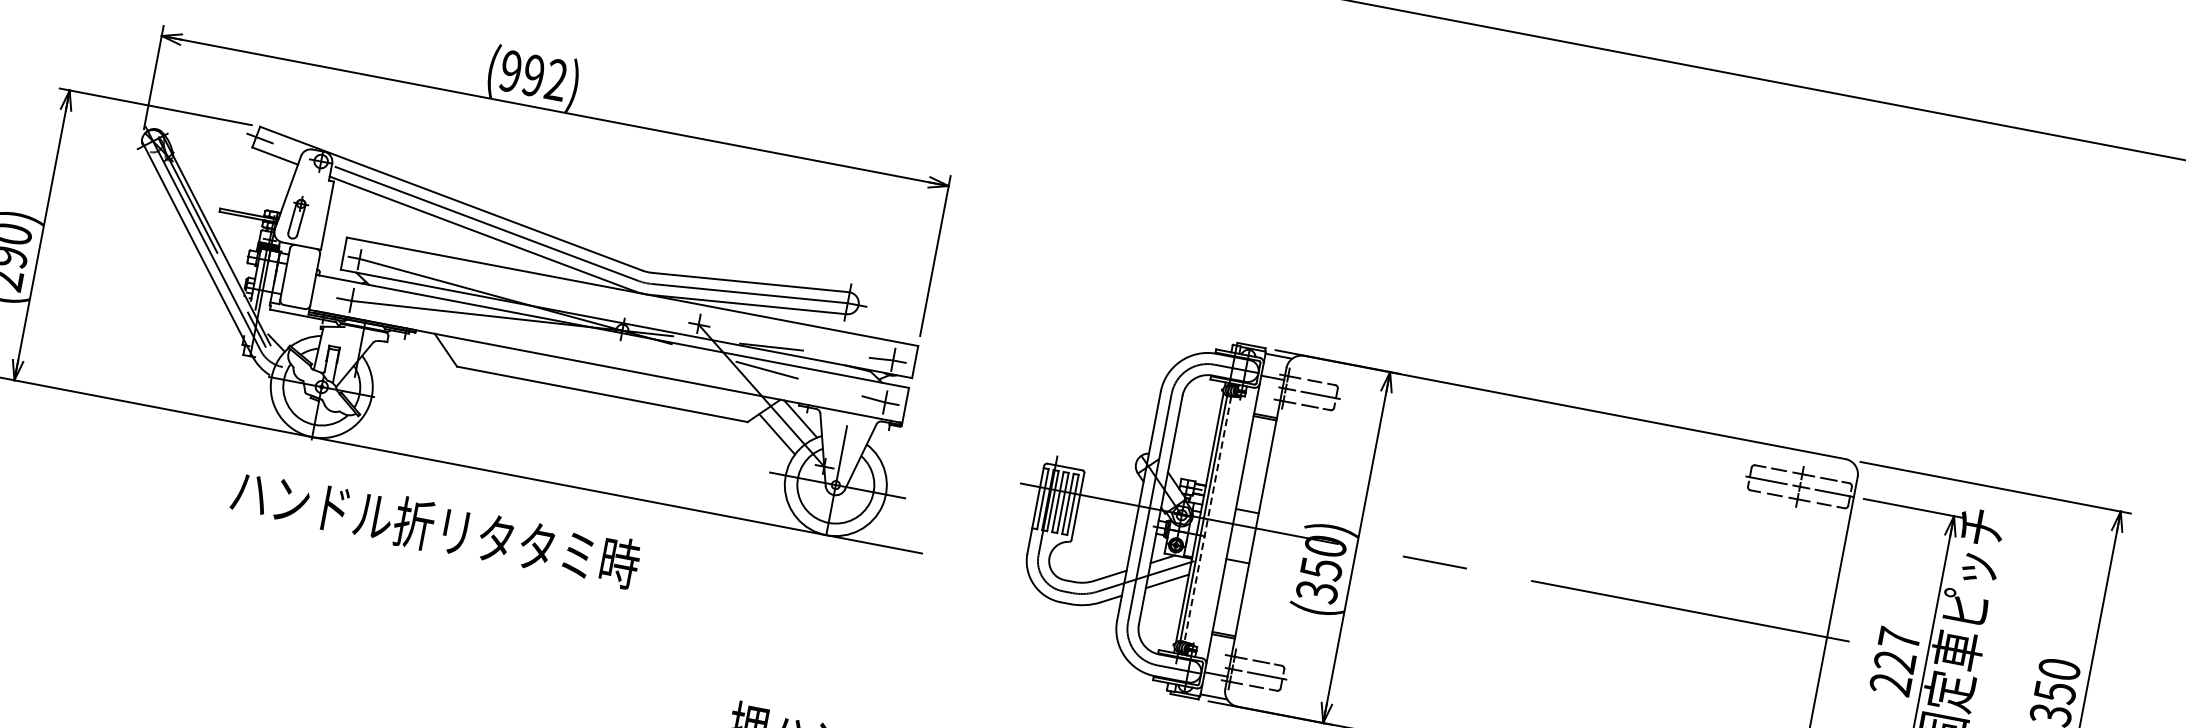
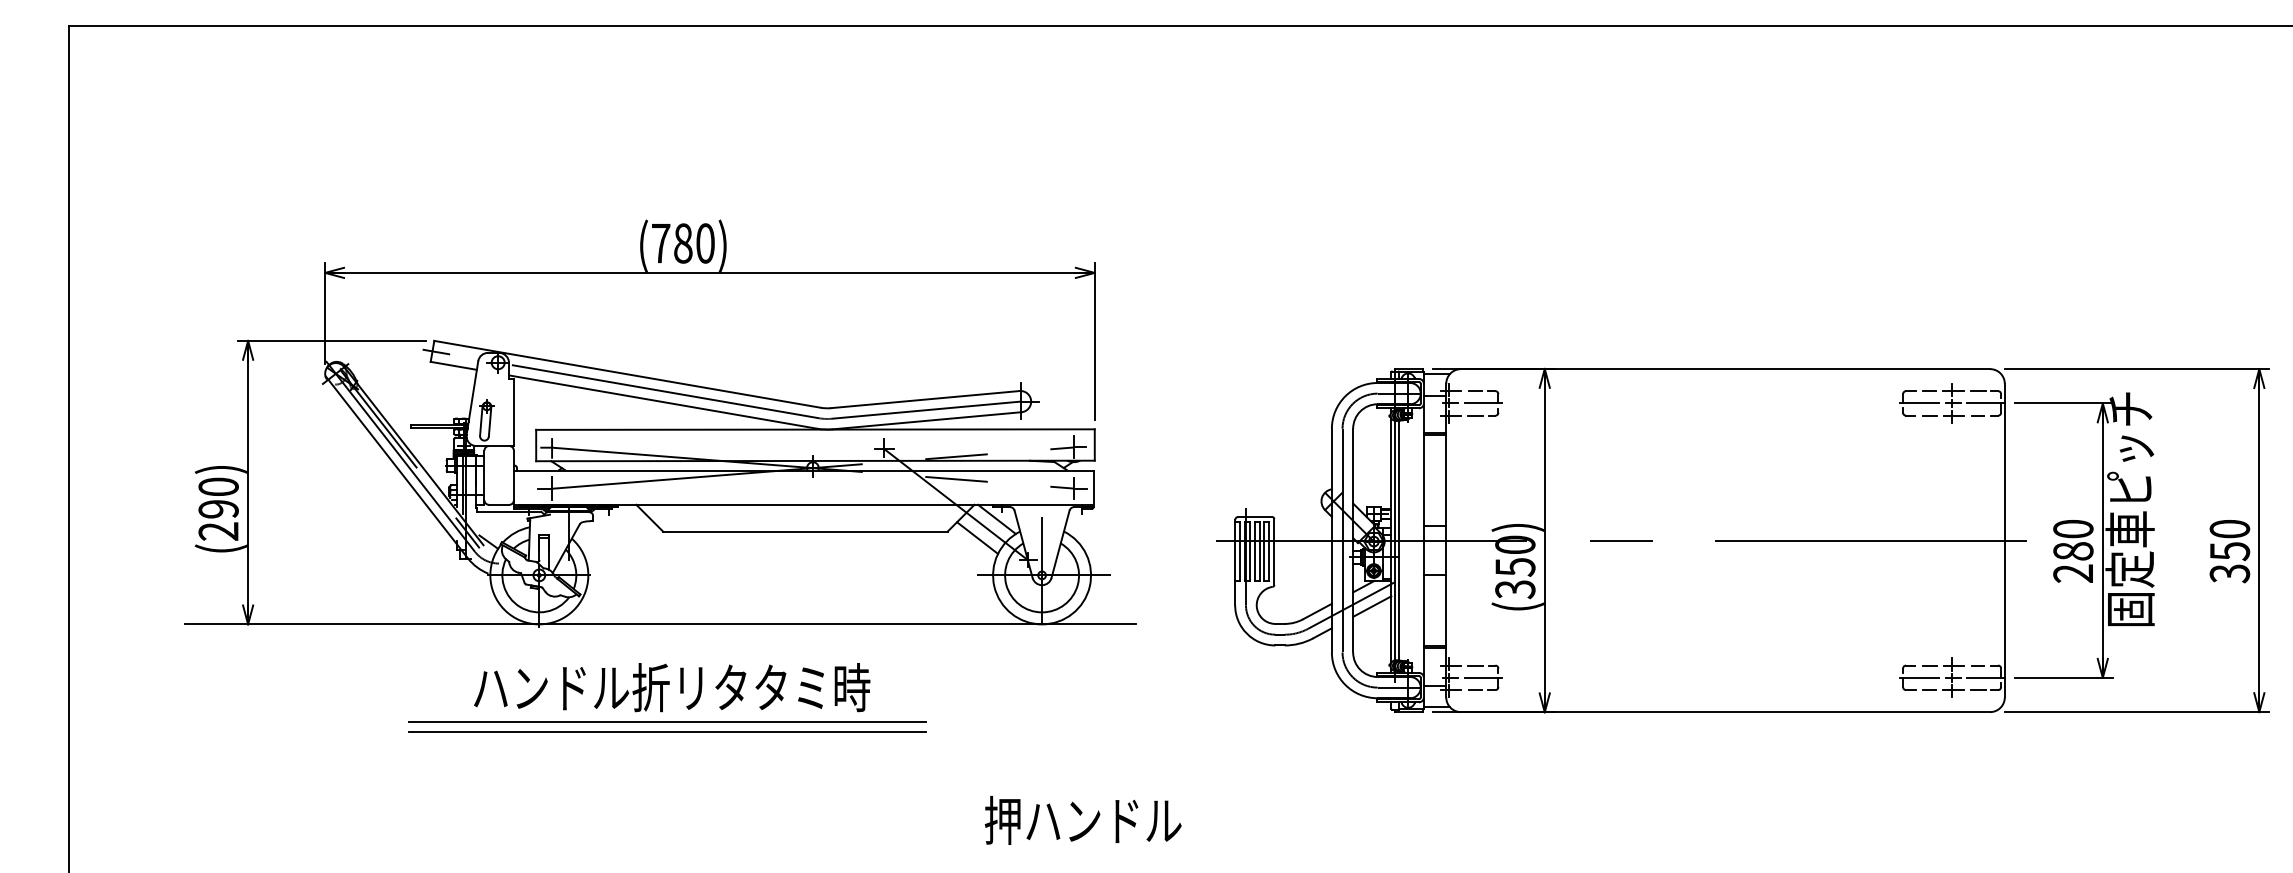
text: (532, 75) -> (682, 243), (992) -> (780)
line: (1207, 520) -> (1399, 541), dashed -> solid
line: (424, 562) -> (667, 722), added
line: (422, 572) -> (667, 732), added
text: (1897, 649) -> (2073, 539), 227 -> 280

